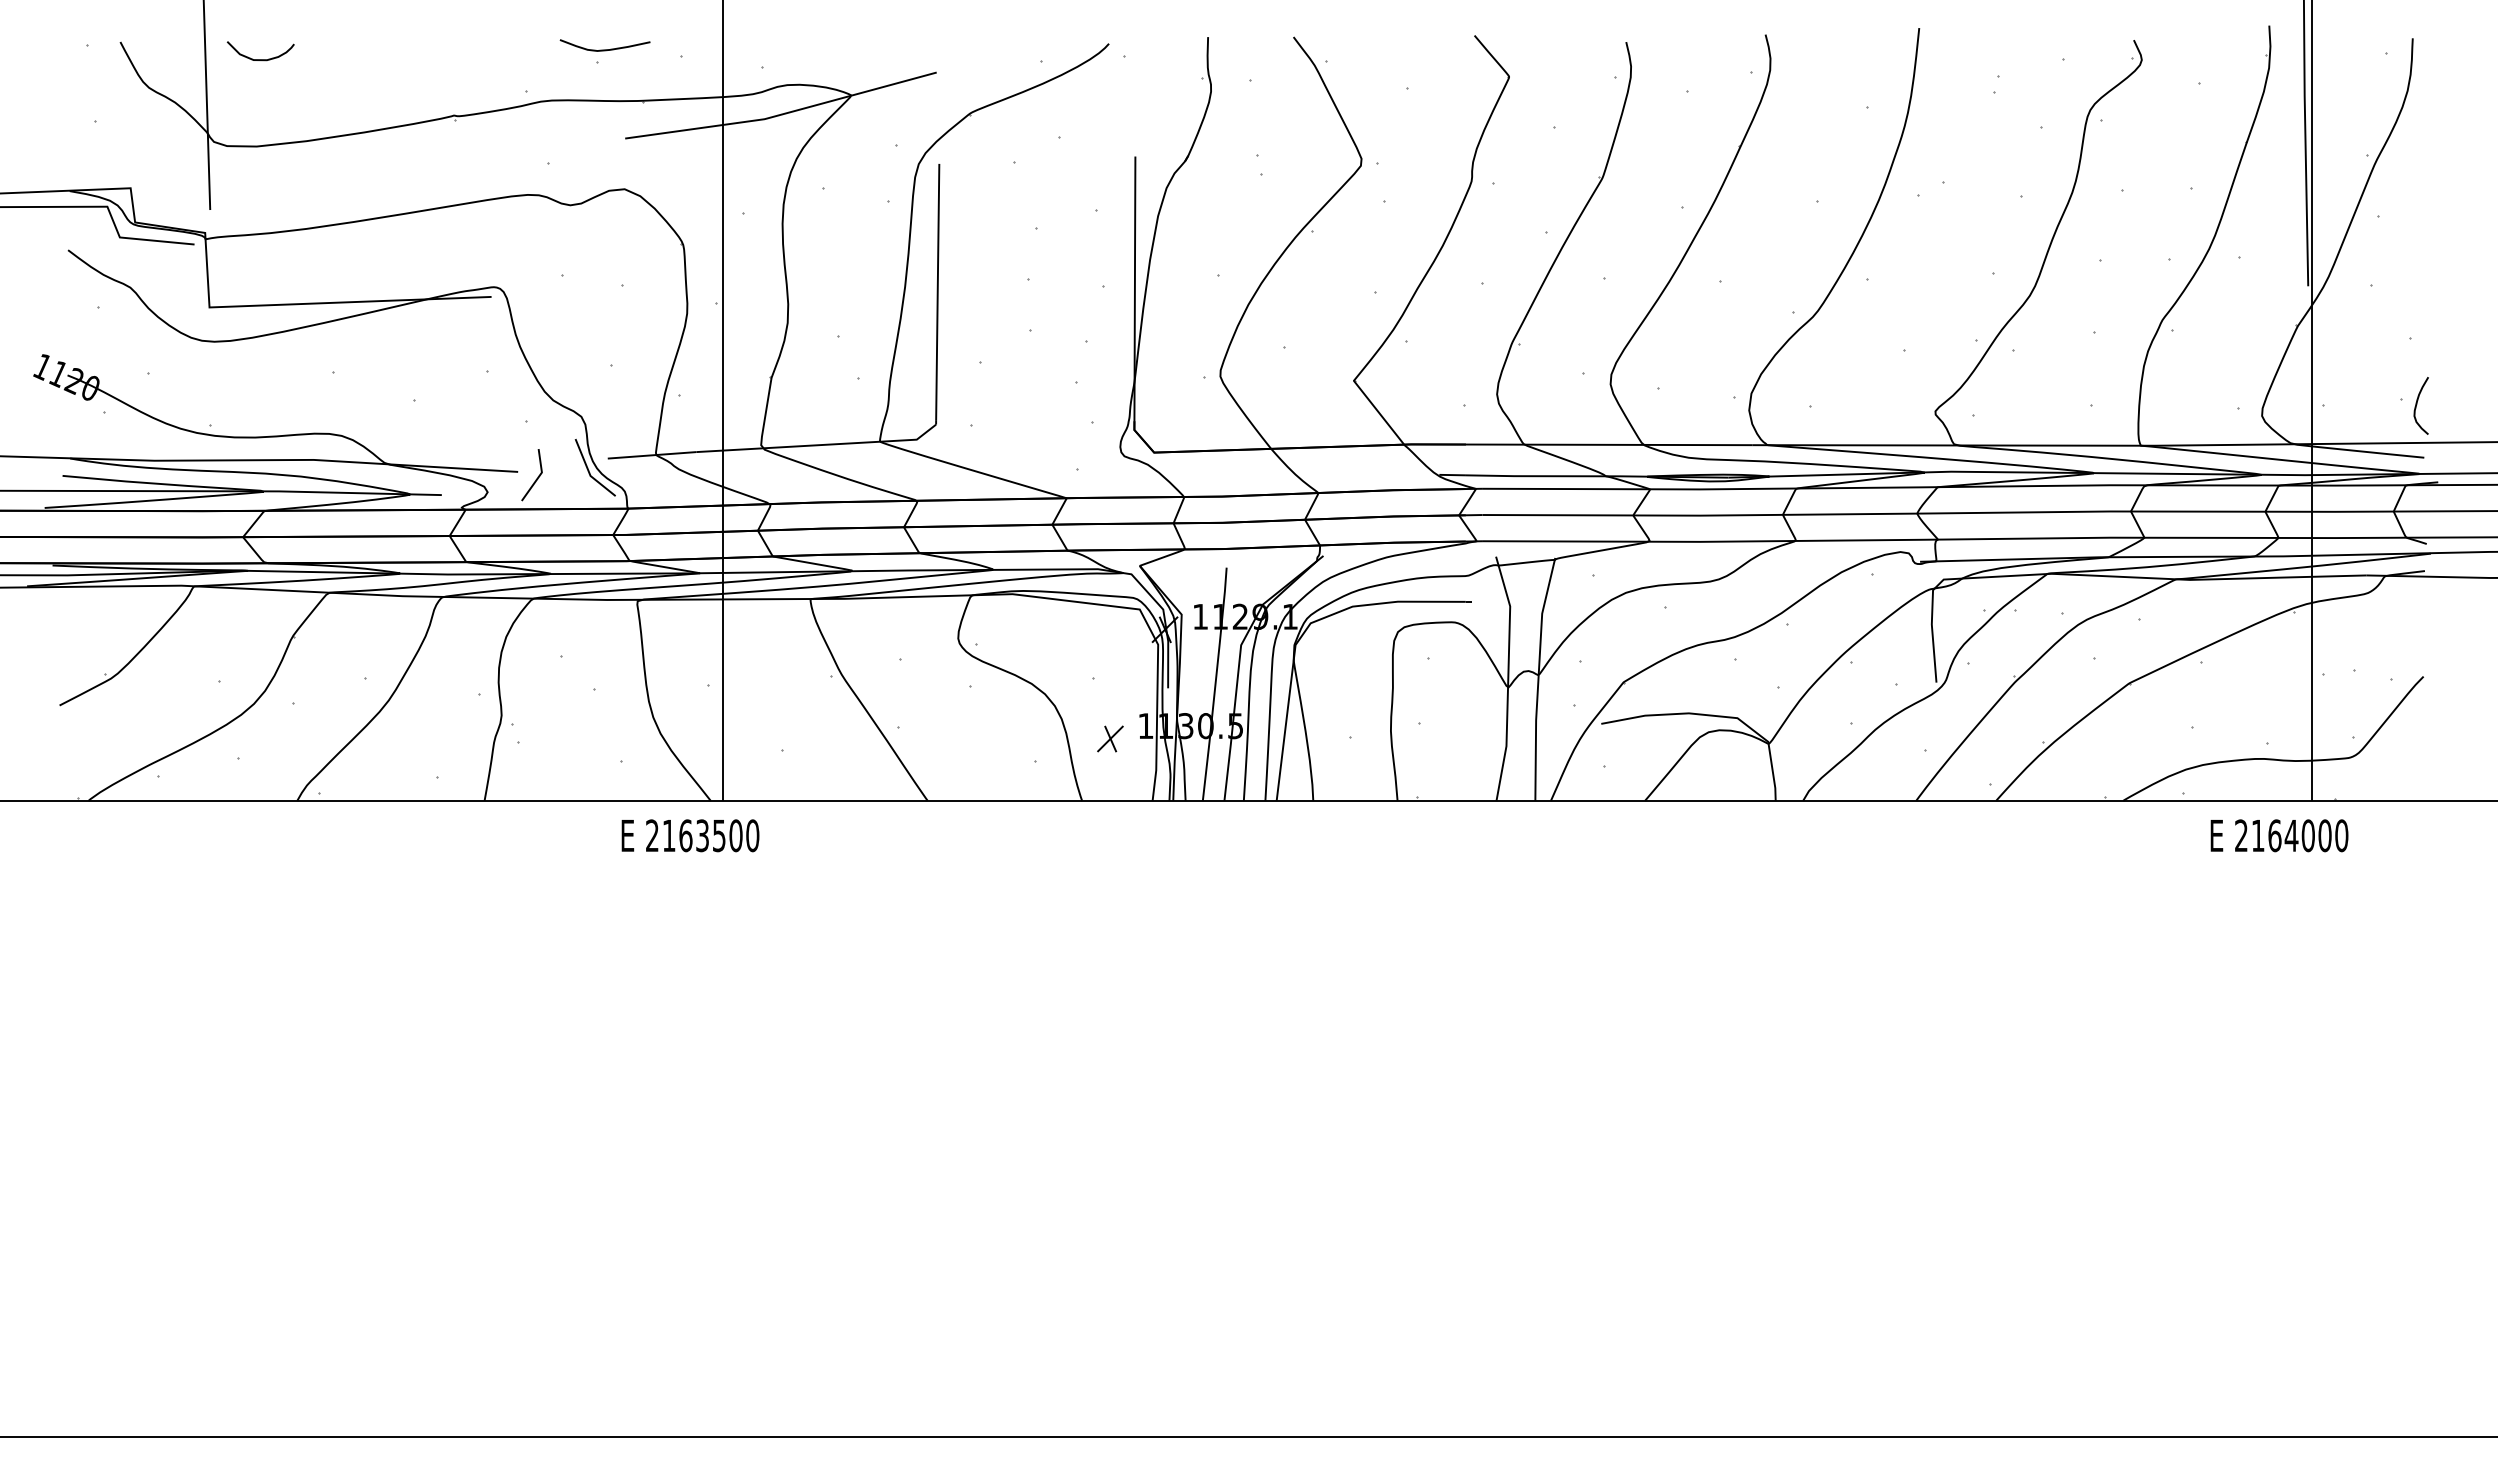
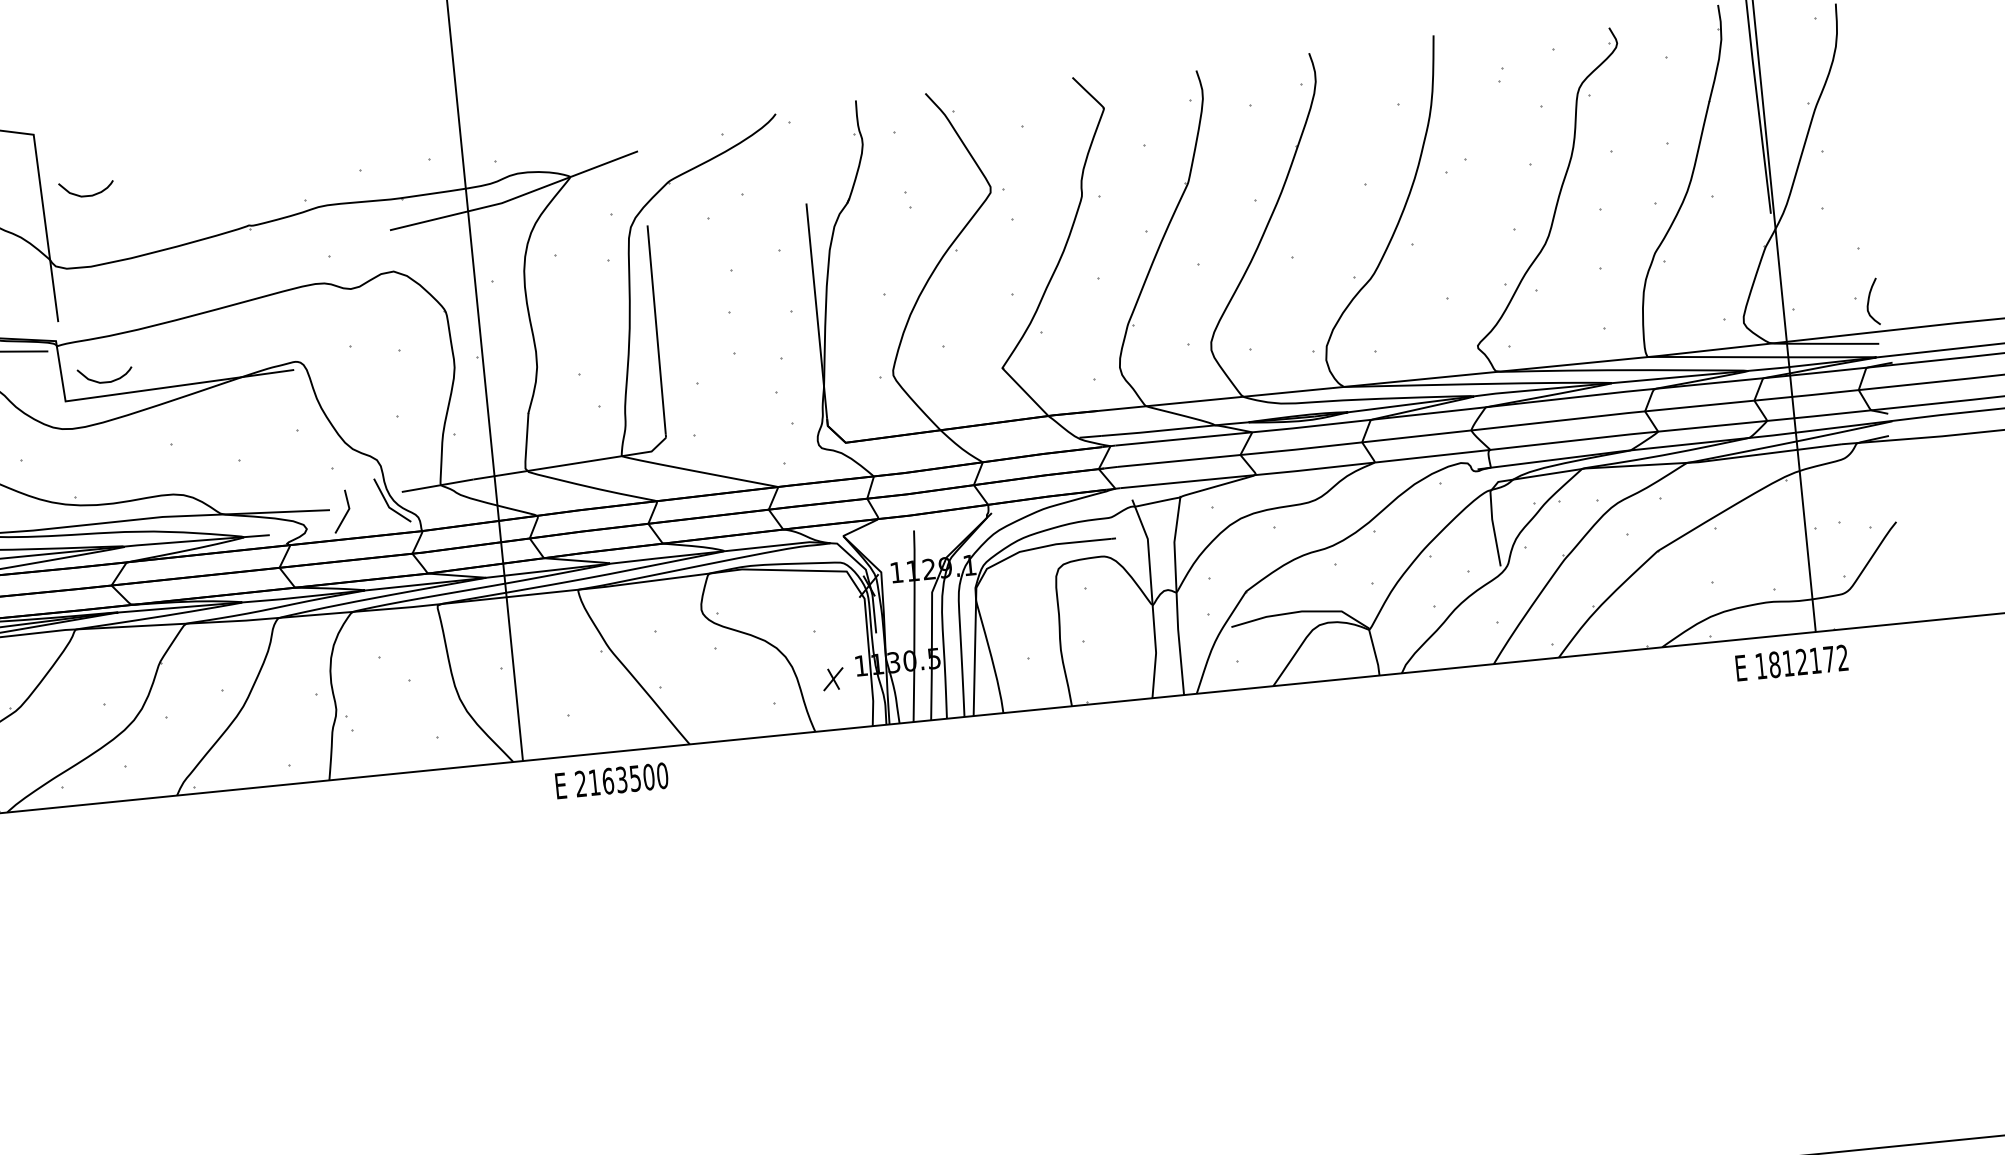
curve: (604, 49) -> (365, 159), removed
curve: (260, 288) -> (105, 381), added
text: (690, 835) -> (611, 780), moved
text: (2291, 835) -> (1801, 661), 2164000 -> 1812172

